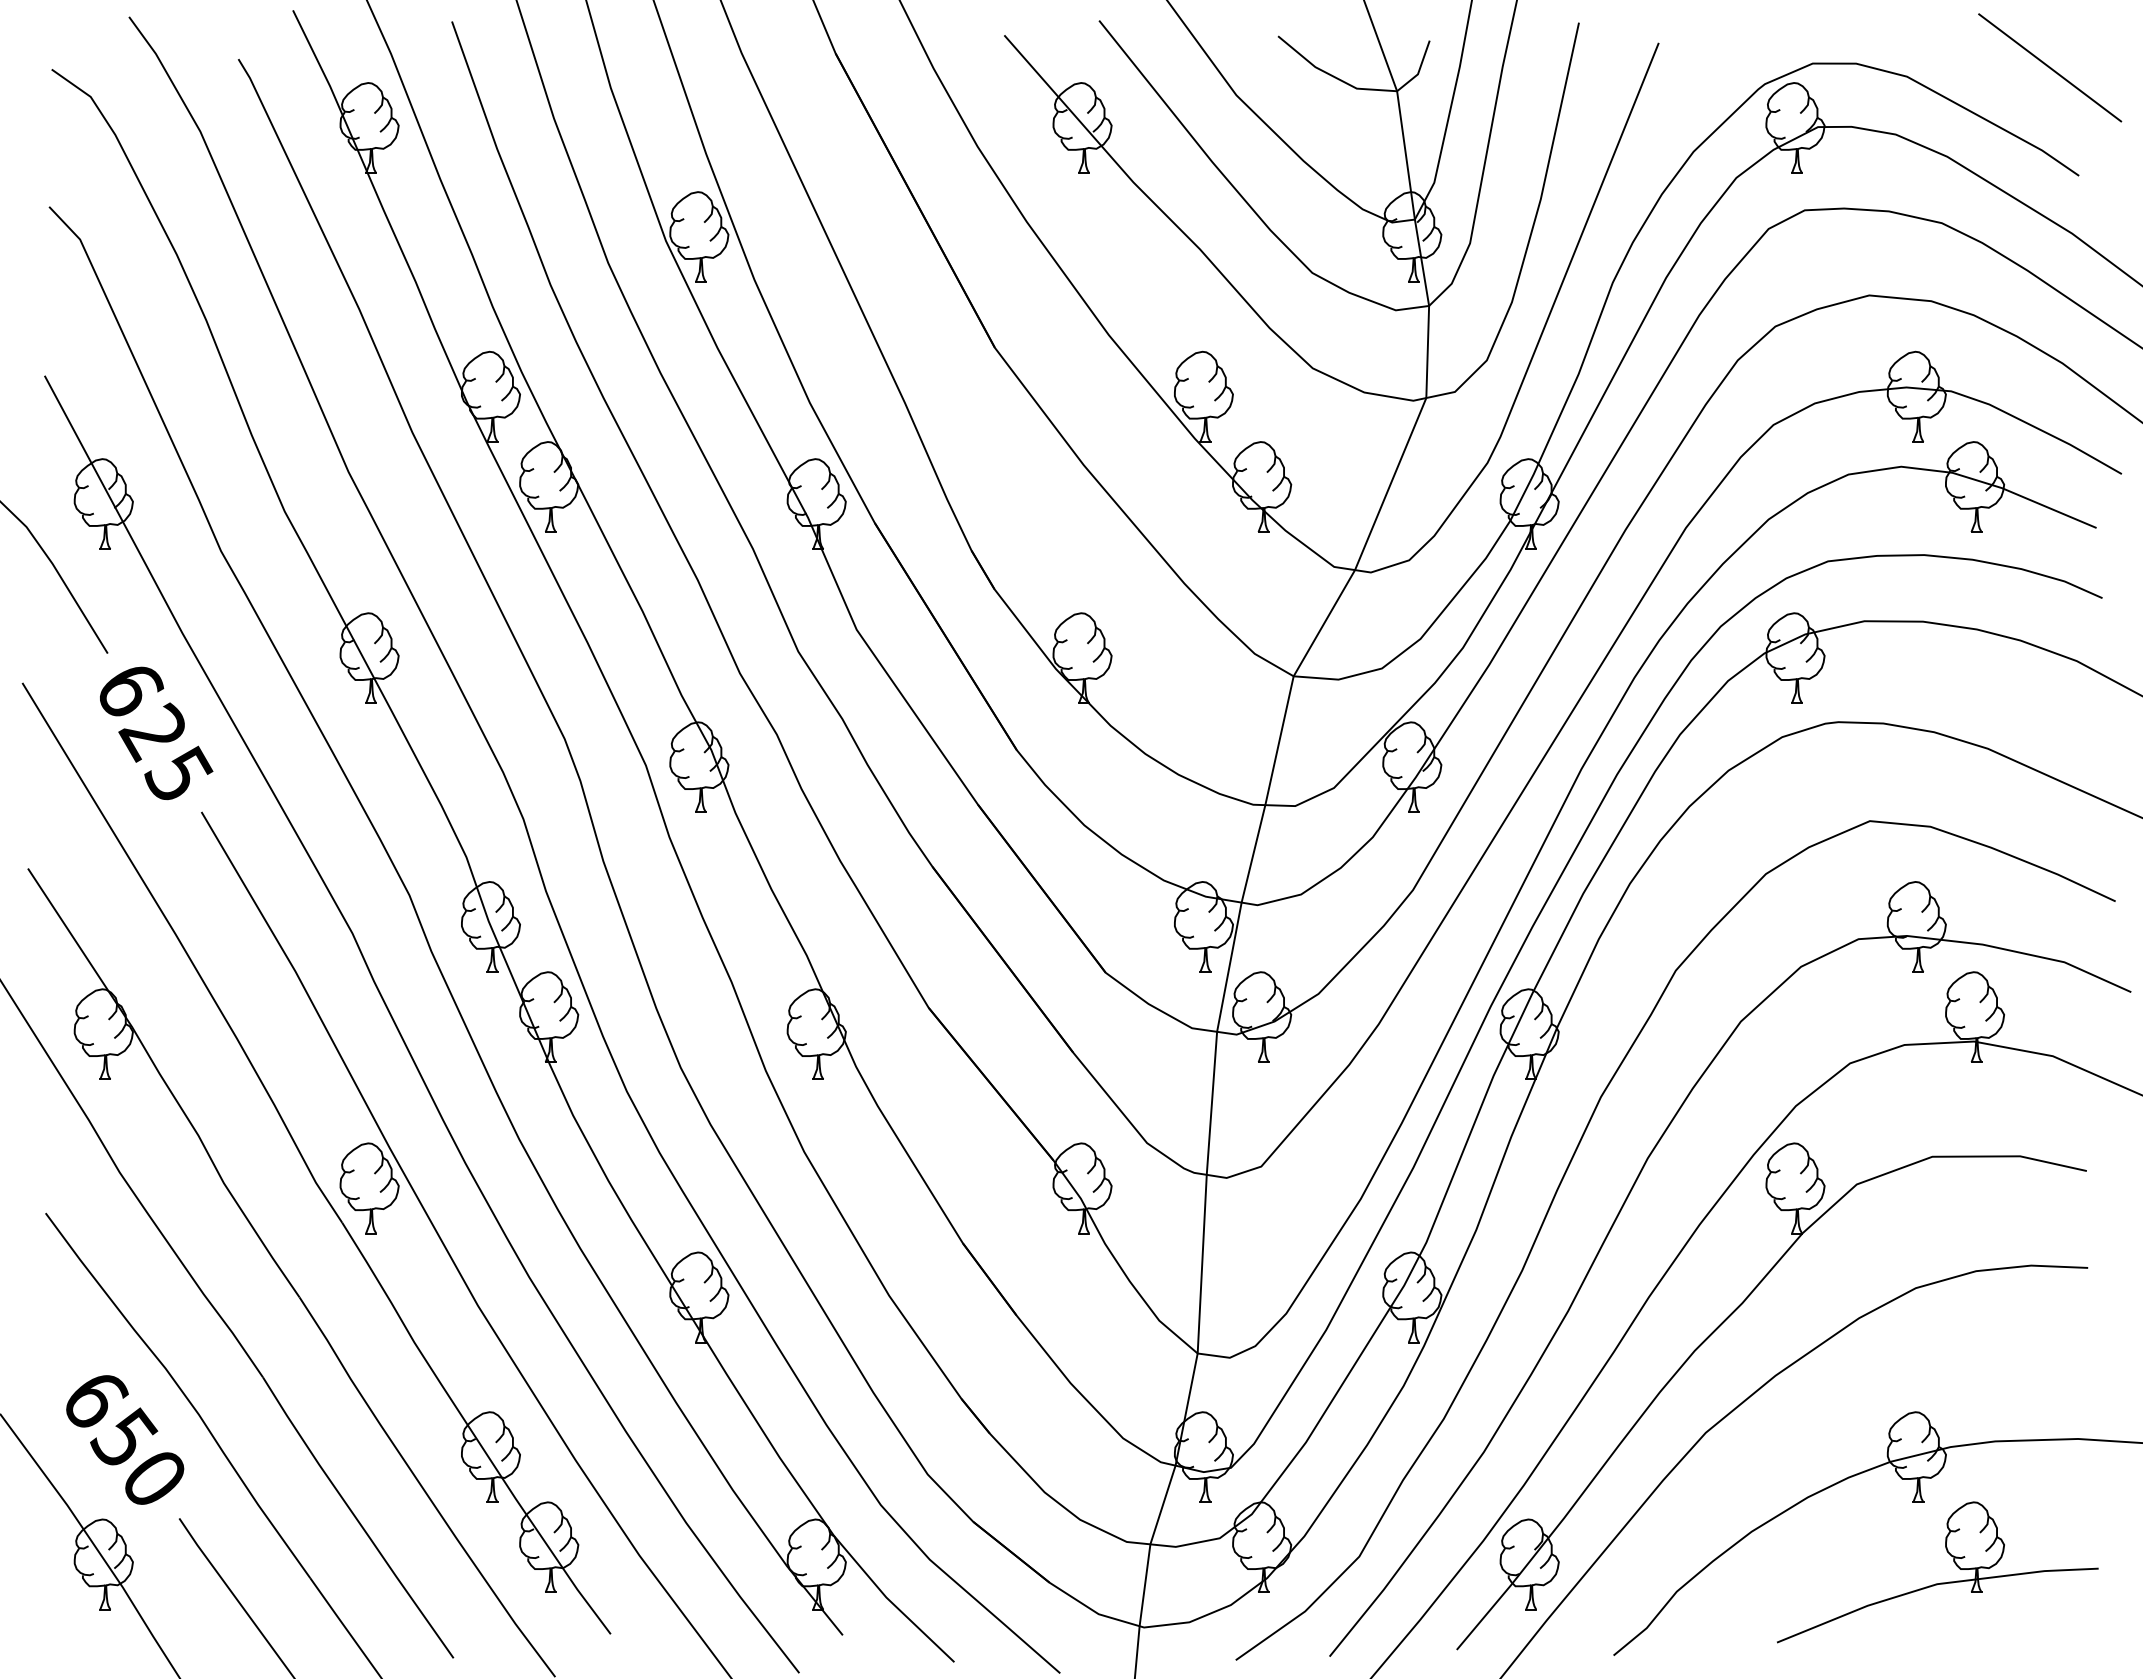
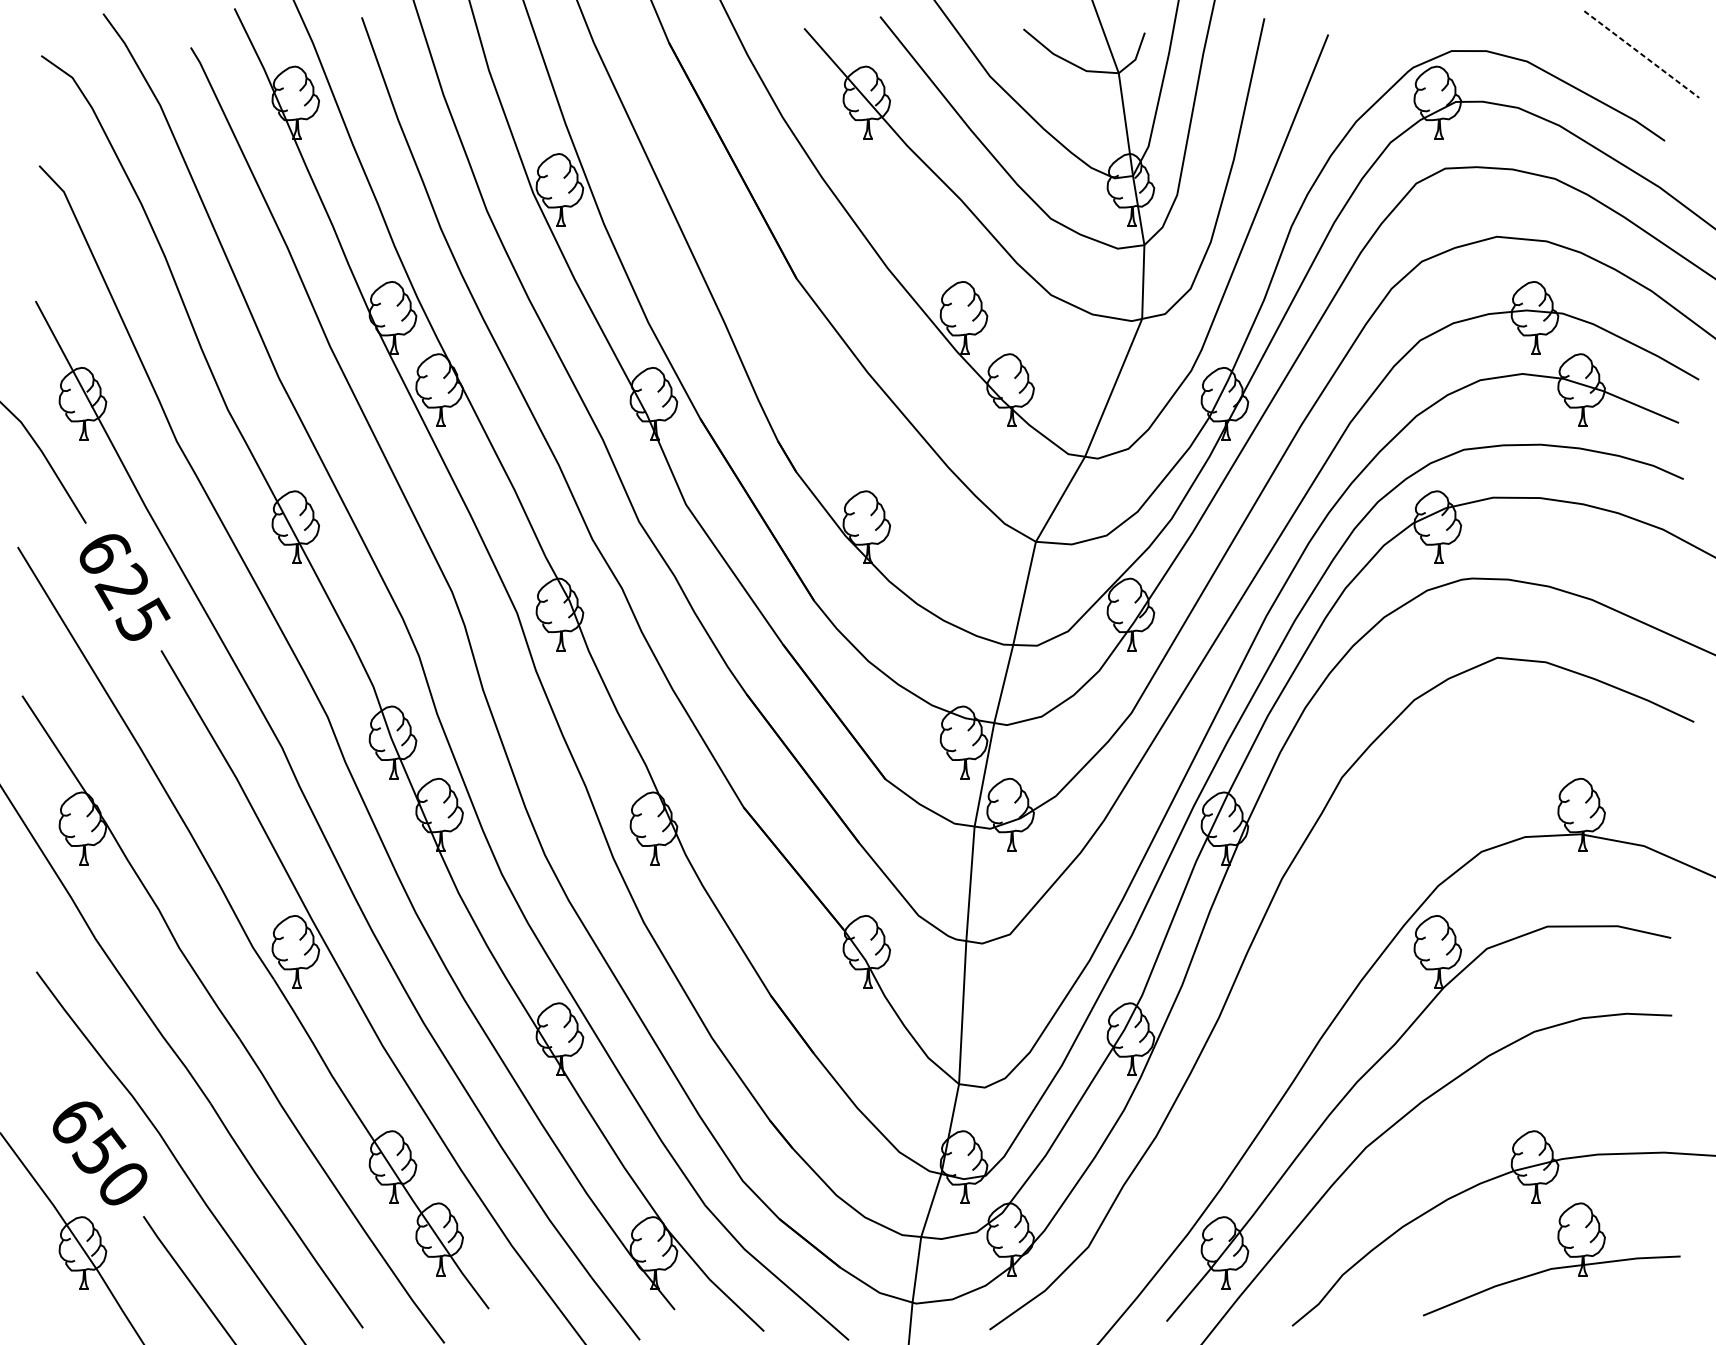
line: (2050, 67) -> (1642, 54), solid -> dashed
part: (1623, 1207) -> (1300, 967), removed

